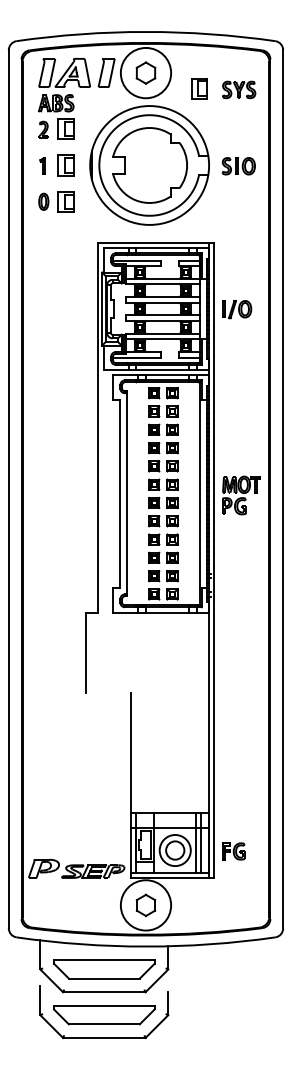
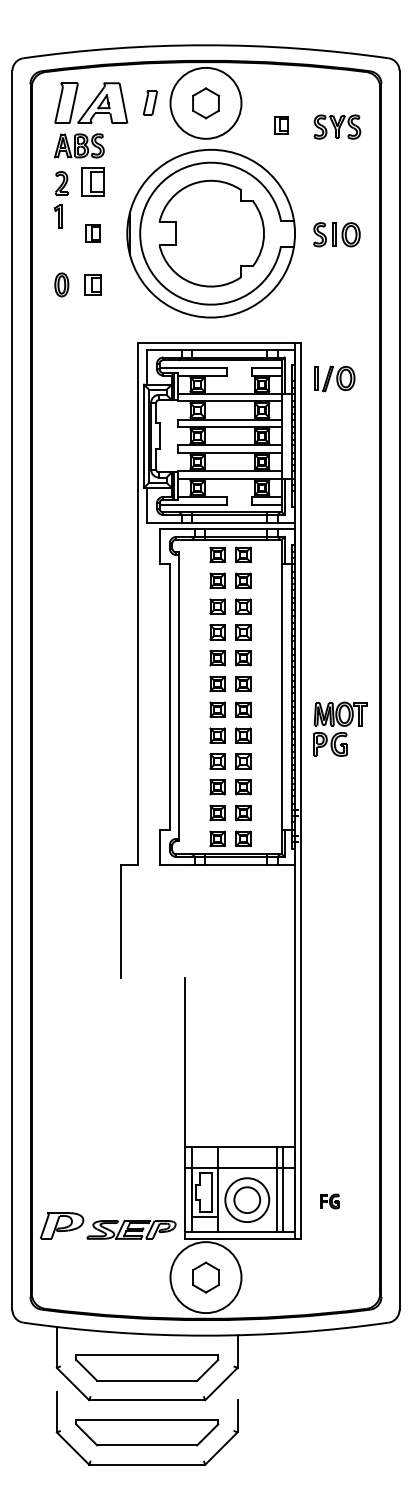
part: (106, 72) -> (150, 102), size x0.6
part: (199, 88) -> (281, 124), size x0.6
part: (65, 165) -> (92, 233), size x0.6
part: (42, 166) -> (57, 216), moved
part: (65, 201) -> (92, 284), size x0.7
part: (237, 309) -> (334, 378), moved
part: (241, 494) -> (340, 728), moved
part: (233, 851) -> (329, 1201), size x0.6

